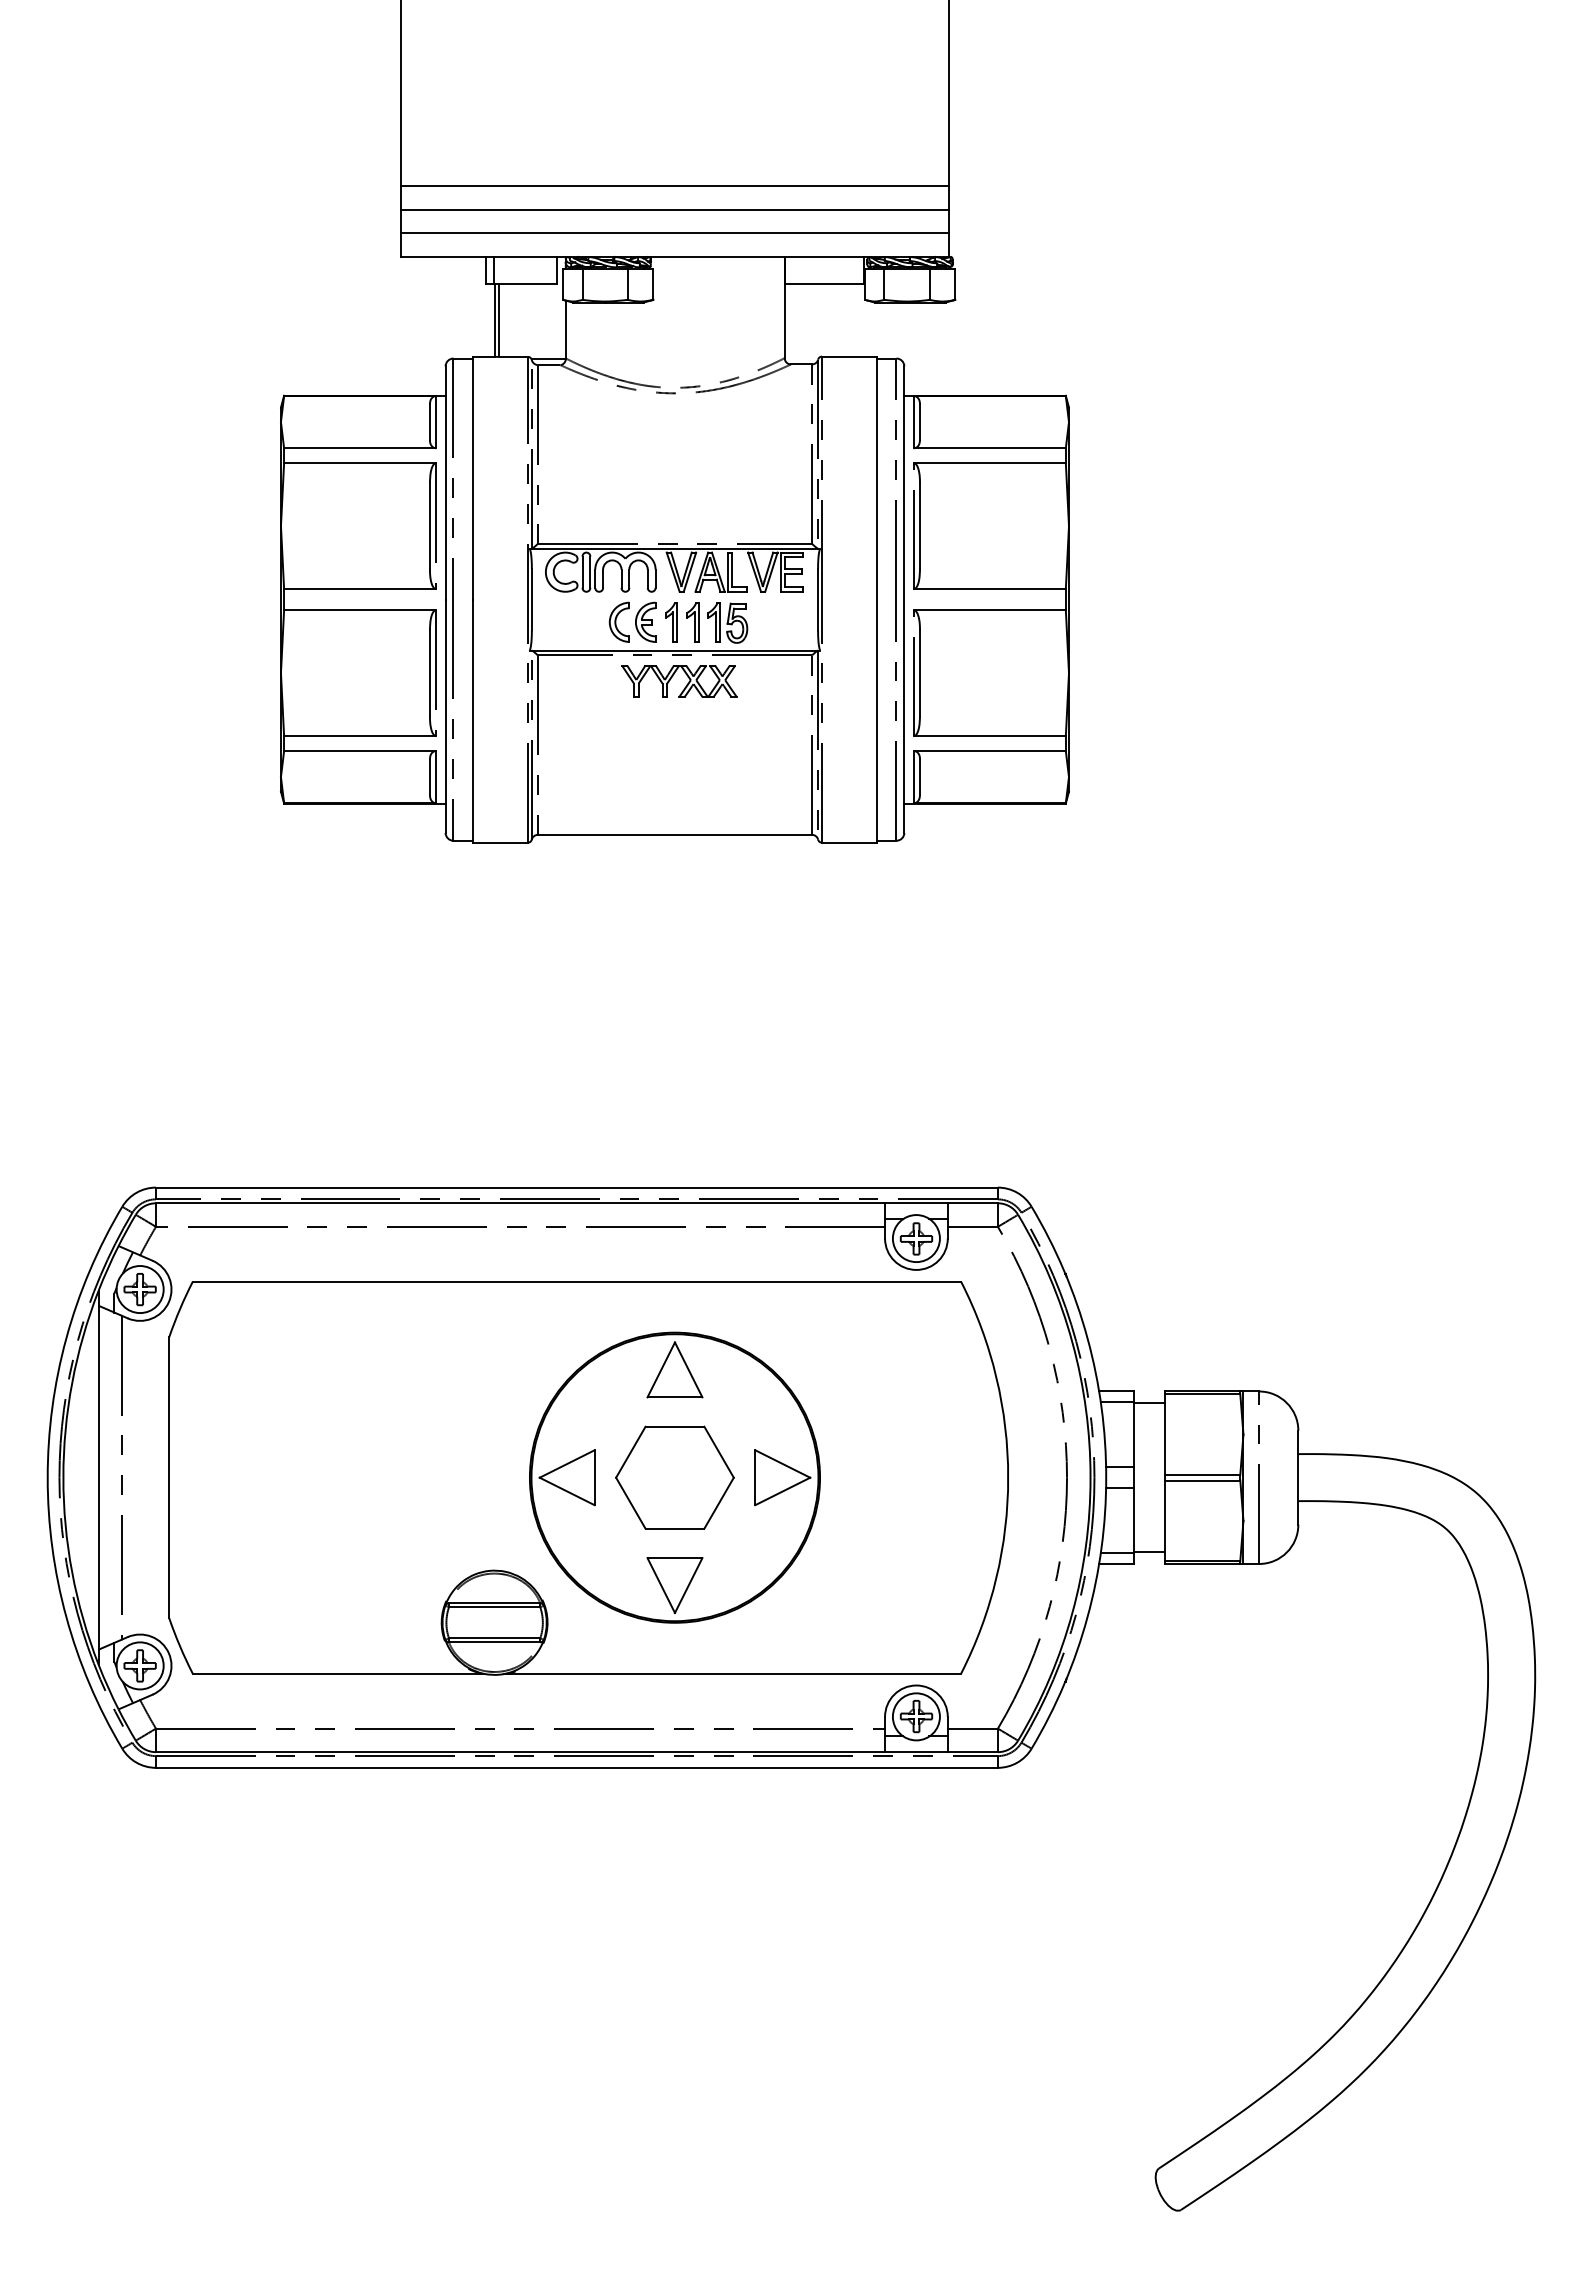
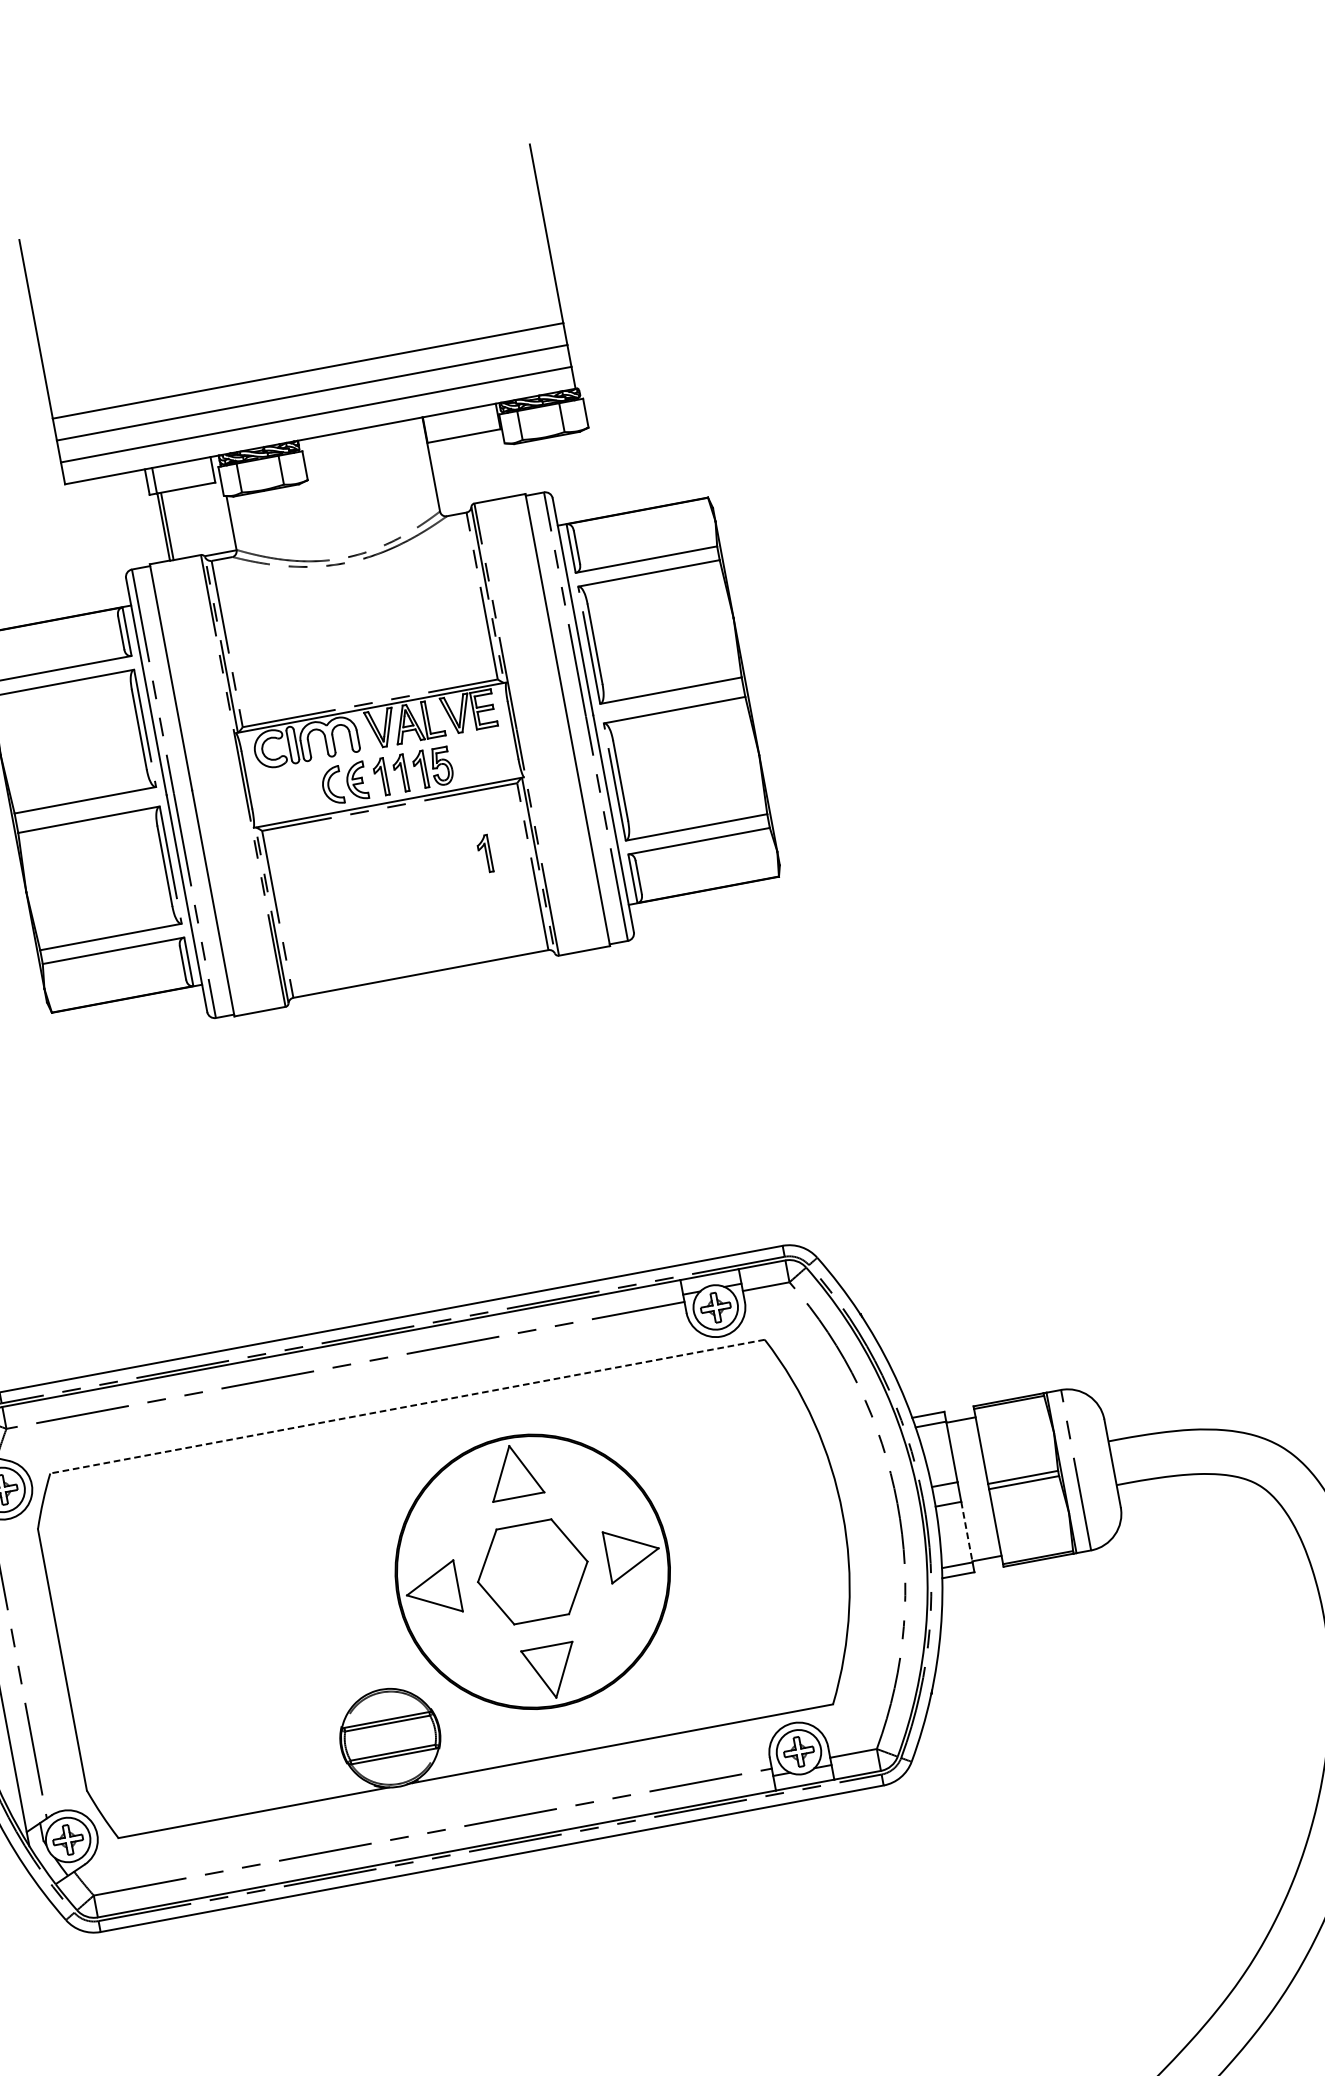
part: (686, 684) -> (405, 832), removed
part: (764, 722) -> (484, 853), added
line: (576, 1281) -> (407, 1406), solid -> dashed
line: (1133, 1520) -> (966, 1531), solid -> dashed

